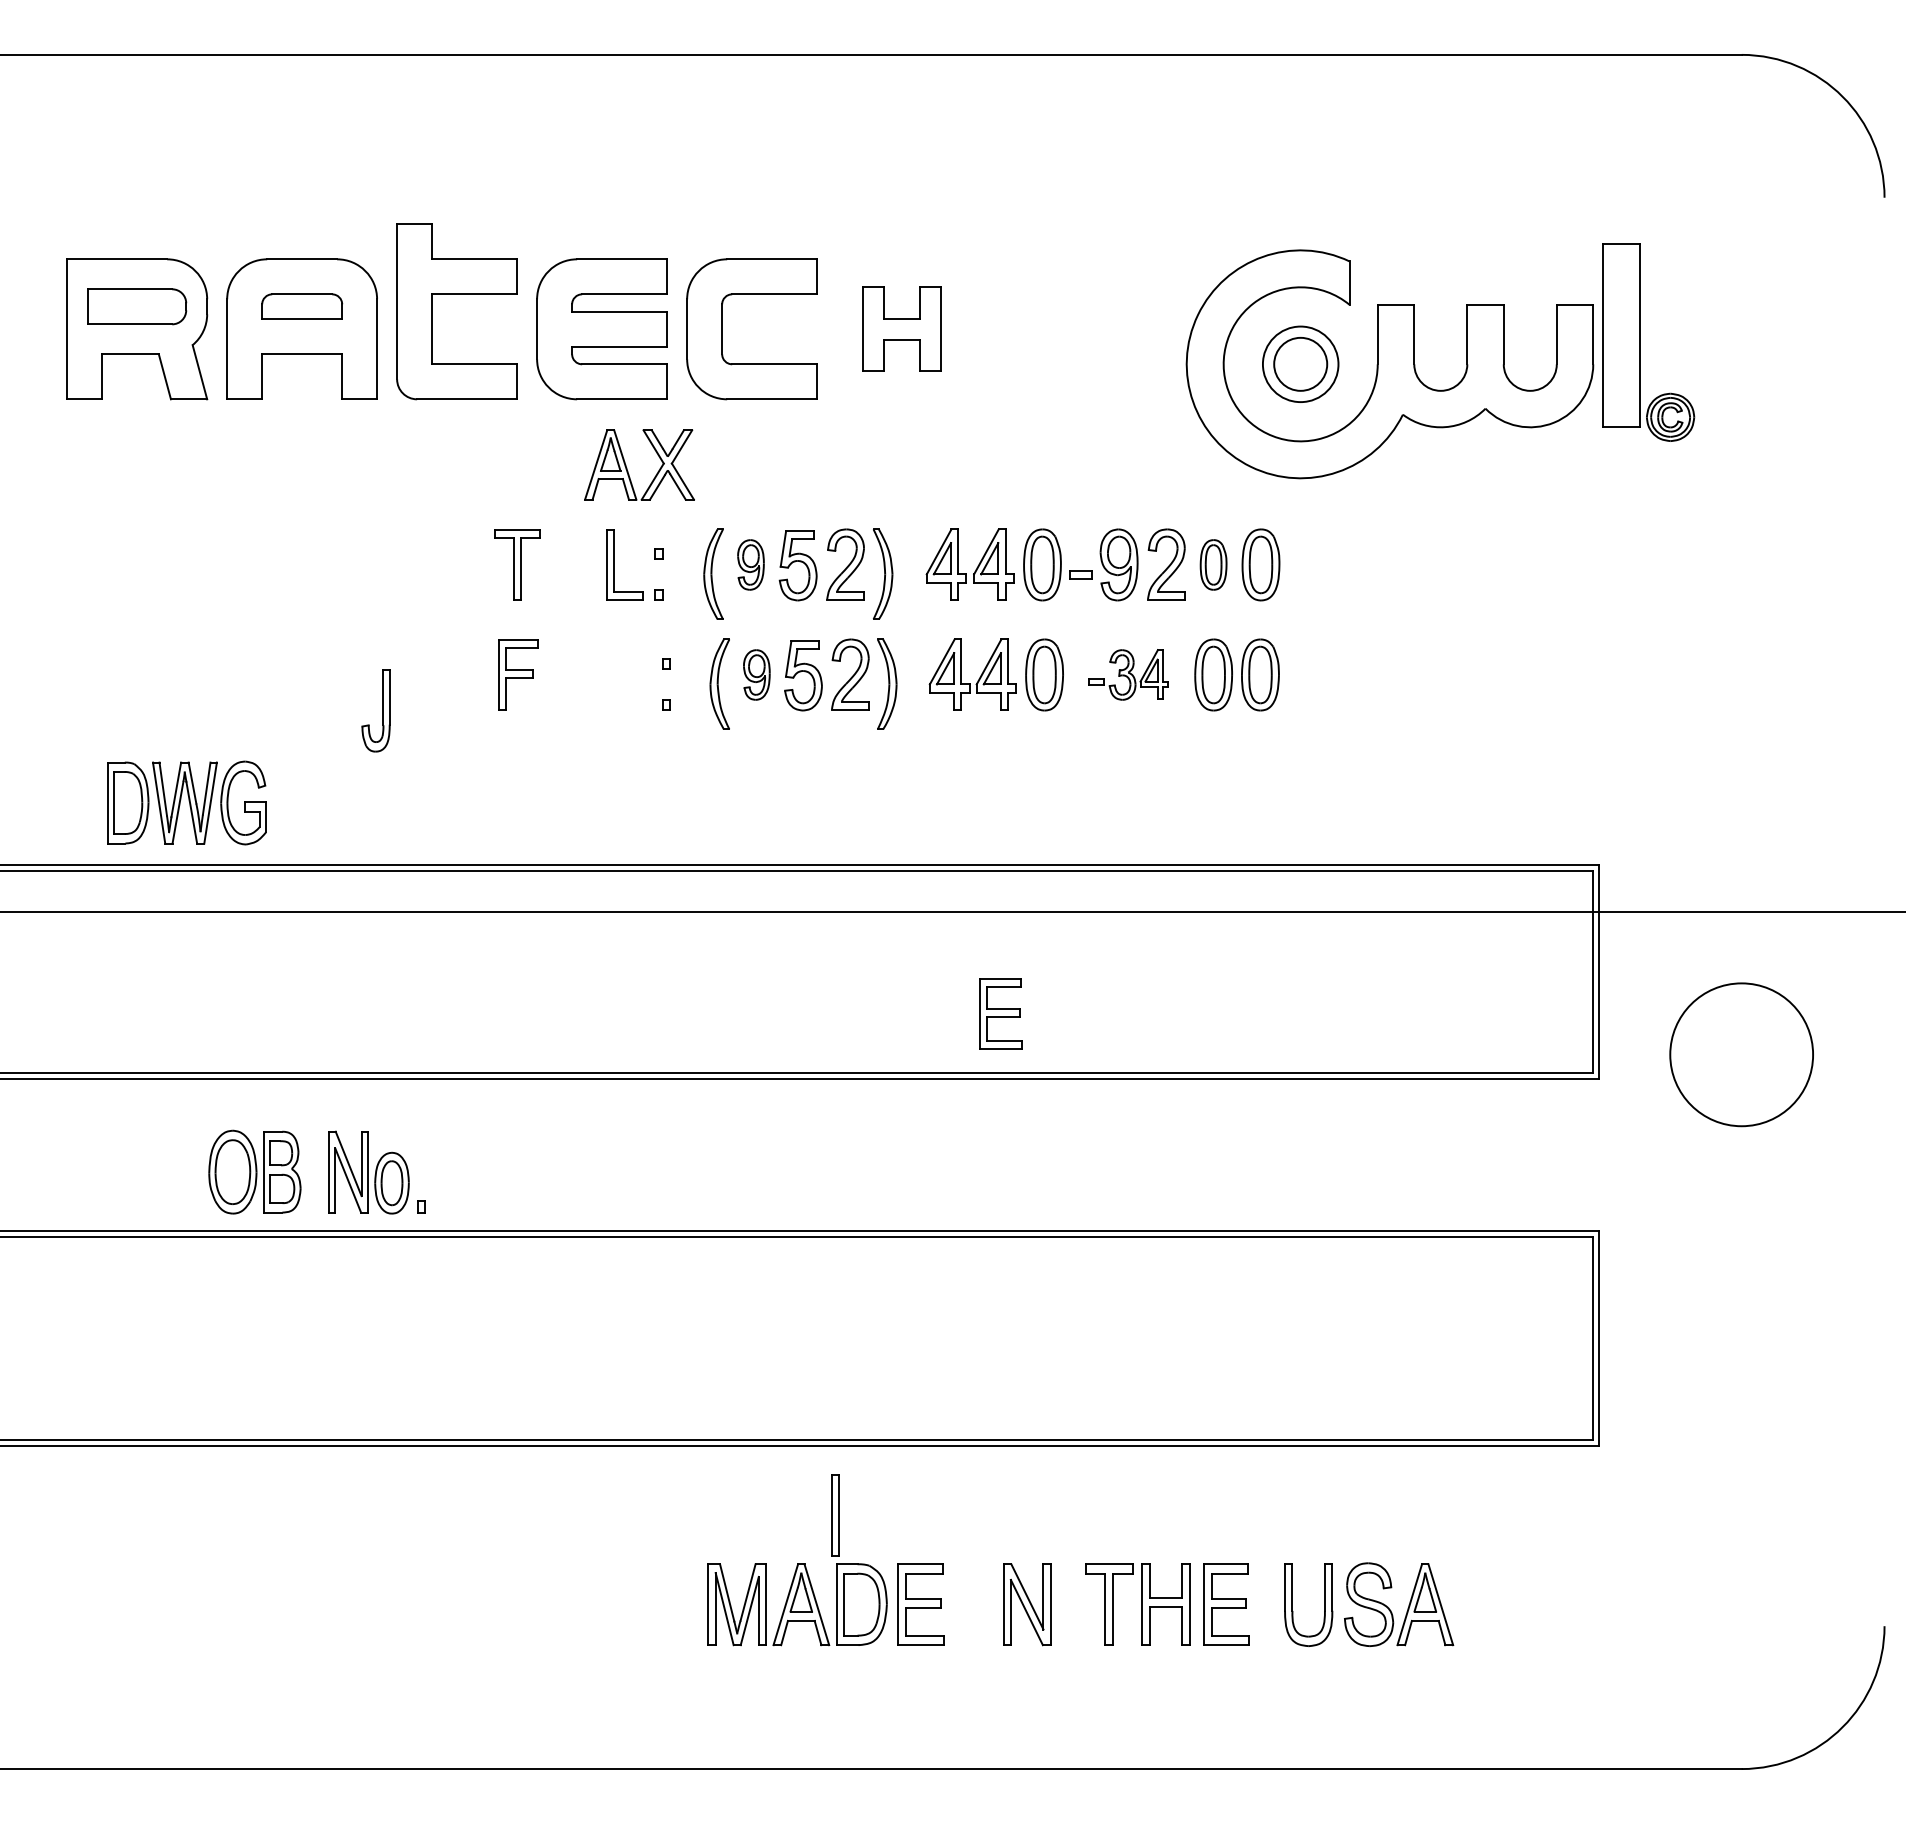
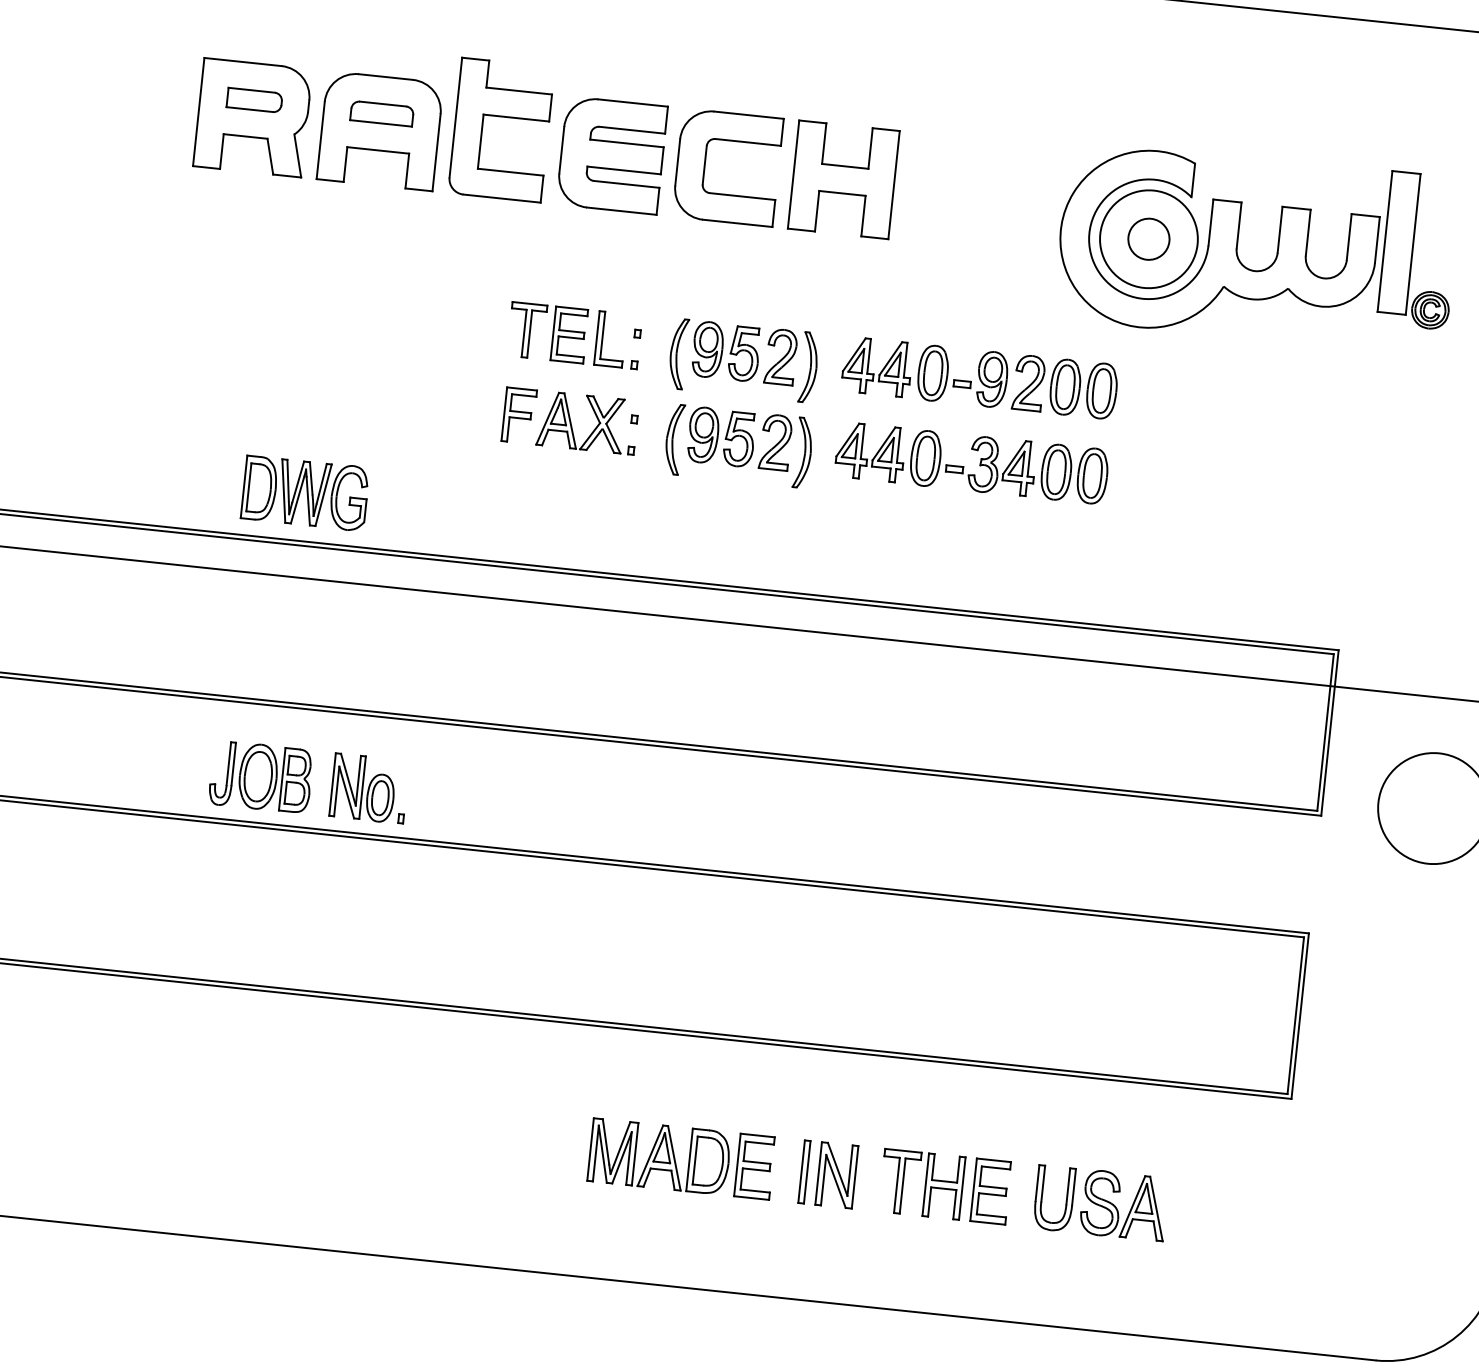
part: (136, 306) -> (254, 100), size x0.71
part: (901, 328) -> (843, 179), size x1.67
circle: (1300, 364) -> (1148, 239), size x1.67
part: (627, 468) -> (571, 424), moved
part: (750, 564) -> (707, 349), size x1.43
part: (1213, 564) -> (1065, 386), size x1.43
part: (756, 674) -> (703, 434), size x1.43
part: (1128, 674) -> (990, 464), size x1.43
part: (382, 710) -> (227, 773), moved
part: (186, 802) -> (305, 492), moved
part: (1000, 1013) -> (569, 334), moved
part: (835, 1515) -> (804, 1171), moved

